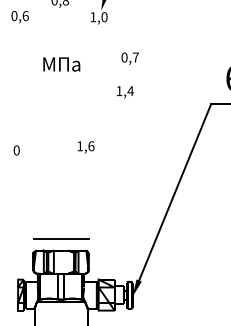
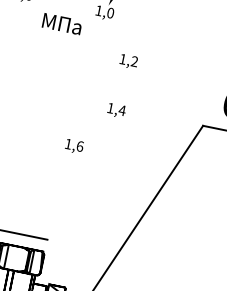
text: (129, 57) -> (128, 60), 0,7 -> 1,2
text: (61, 64) -> (61, 24), moved
text: (125, 92) -> (116, 110), moved
text: (85, 147) -> (73, 146), moved

